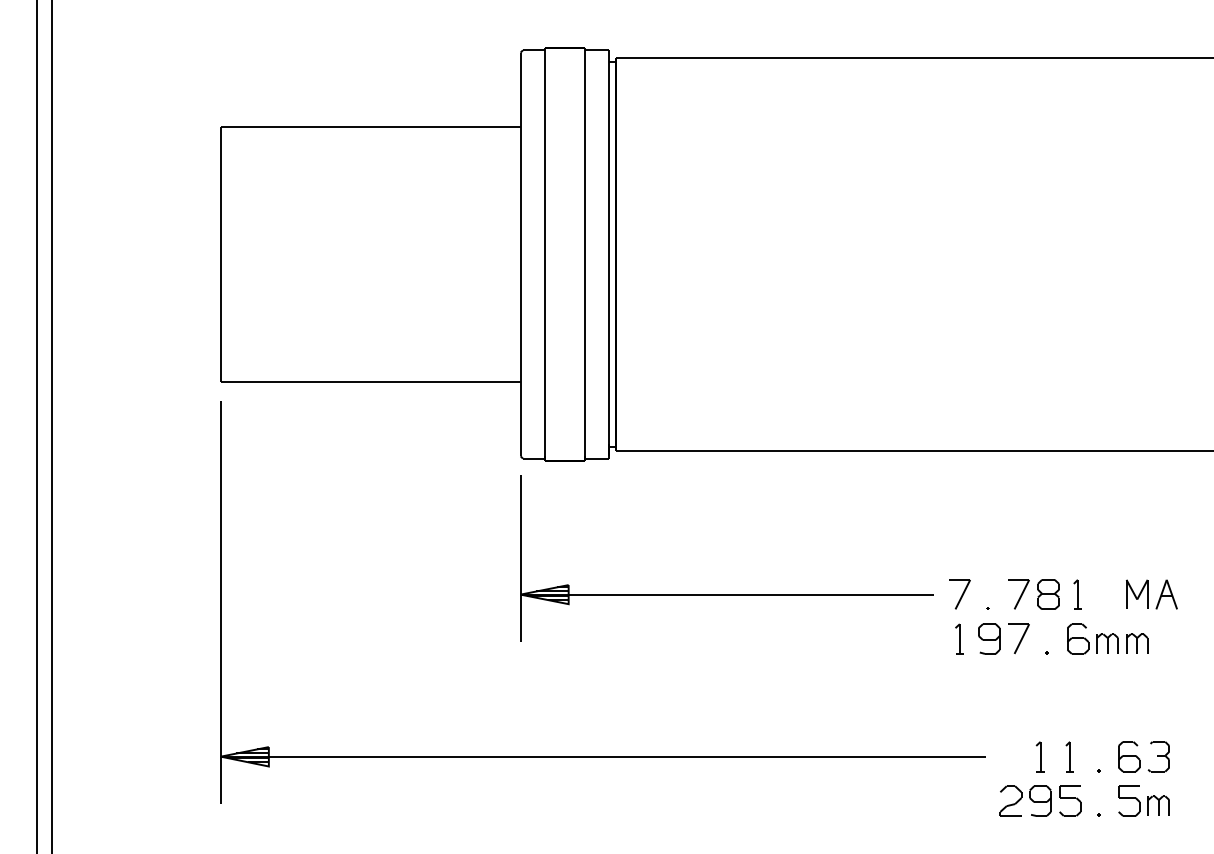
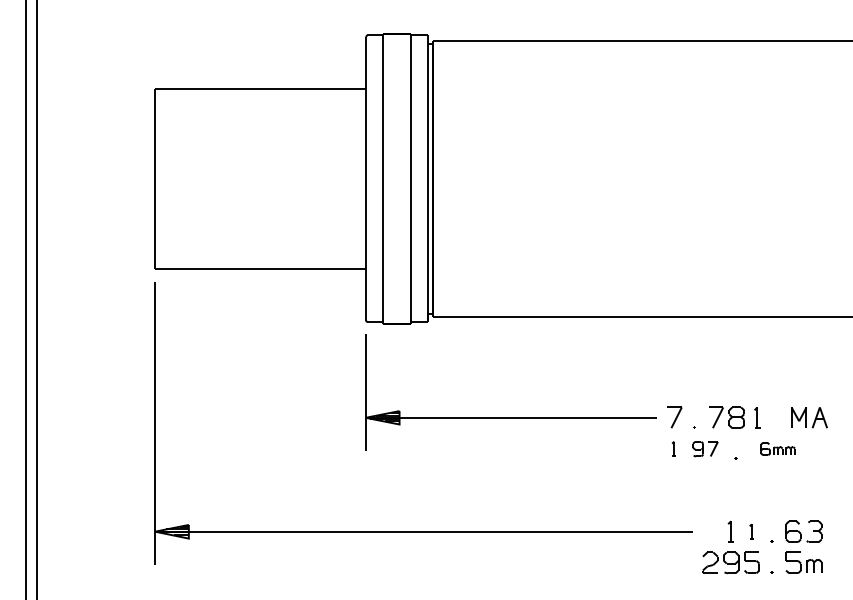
part: (958, 638) -> (673, 448), size x0.7
part: (1106, 638) -> (777, 448), size x0.6
part: (1003, 639) -> (705, 449), size x0.7
part: (1069, 756) -> (751, 531), size x0.7

